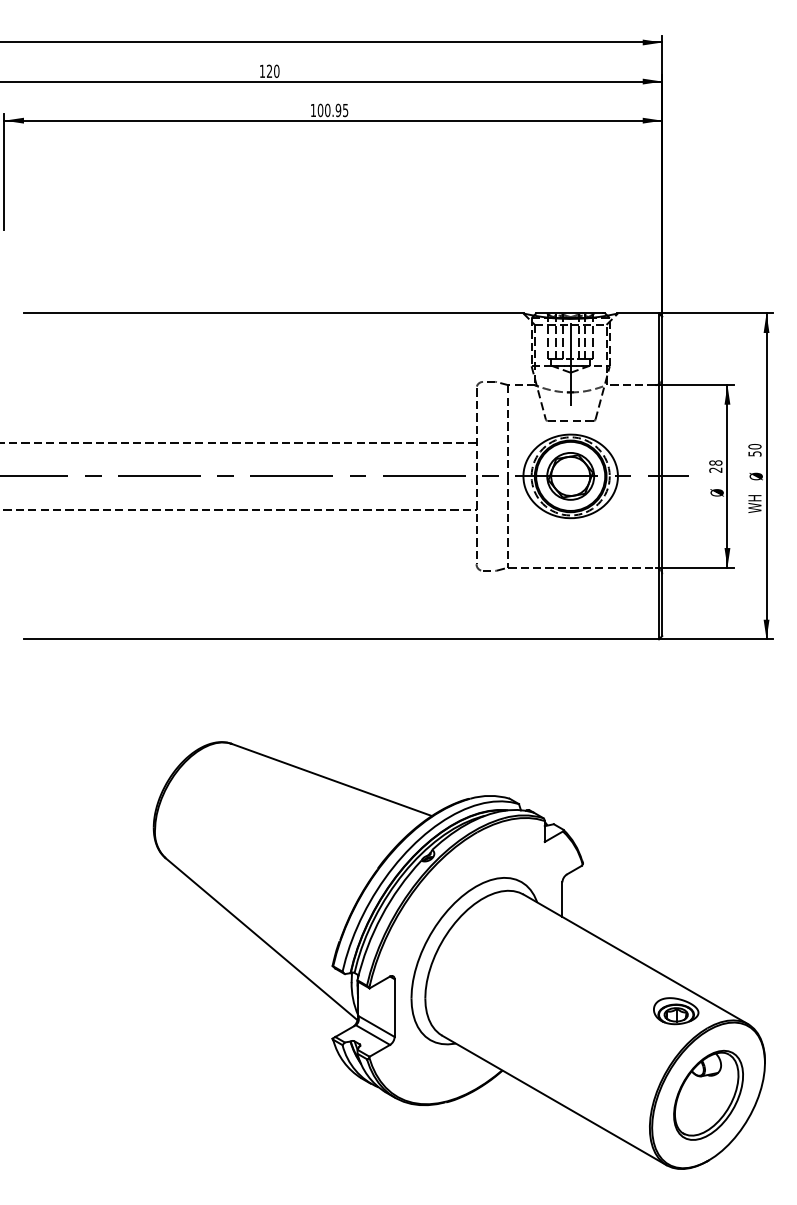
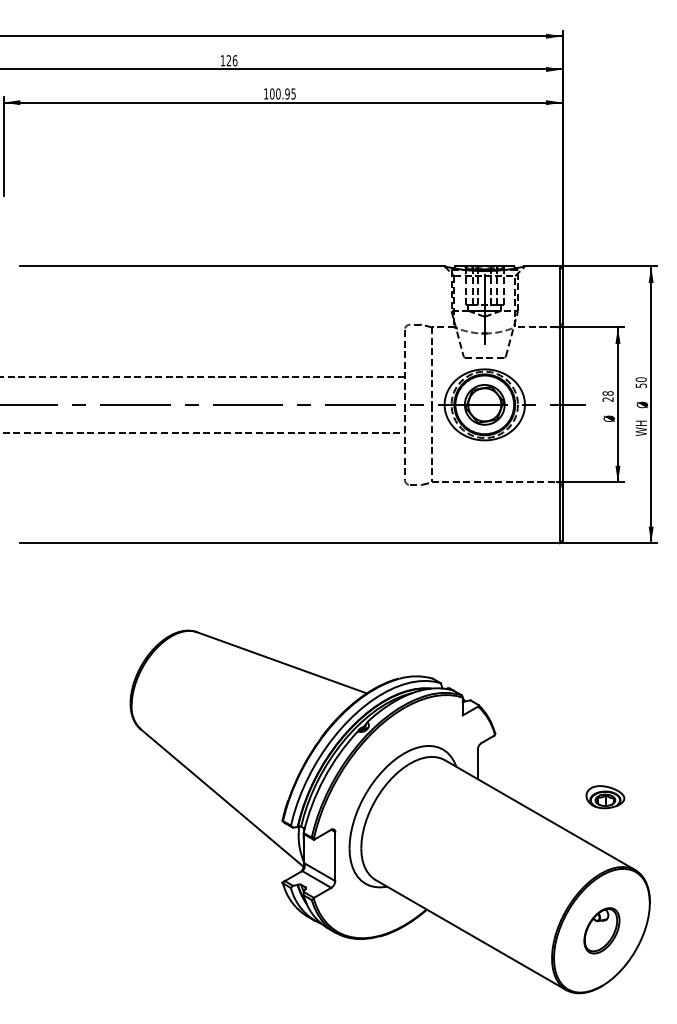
text: (277, 71) -> (235, 60), 120 -> 126
part: (676, 1011) -> (605, 797), moved
part: (708, 1095) -> (601, 930), size x0.6

